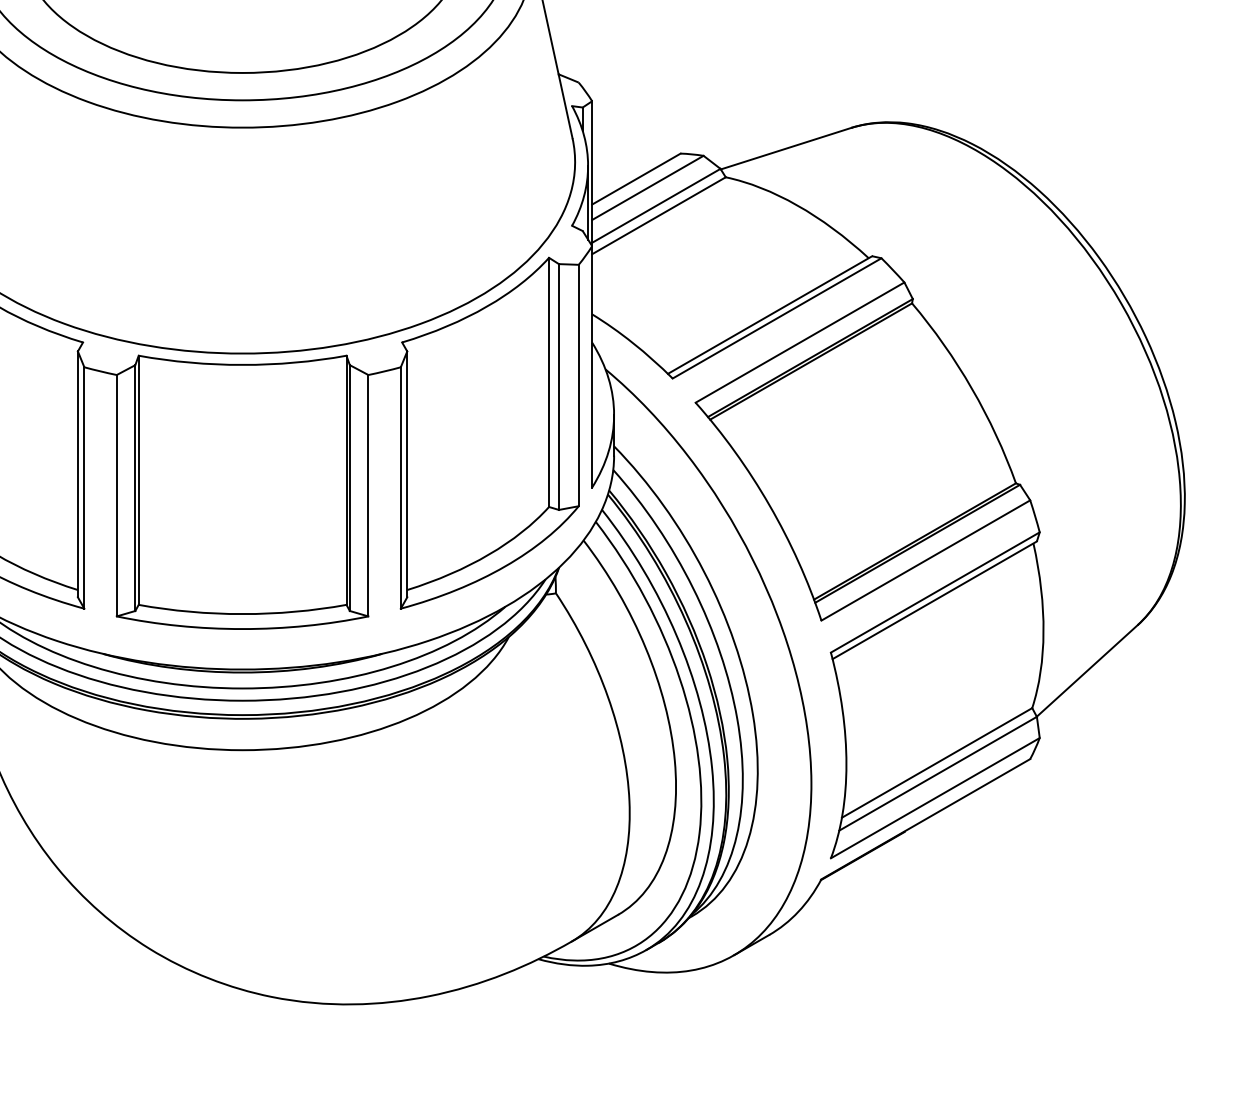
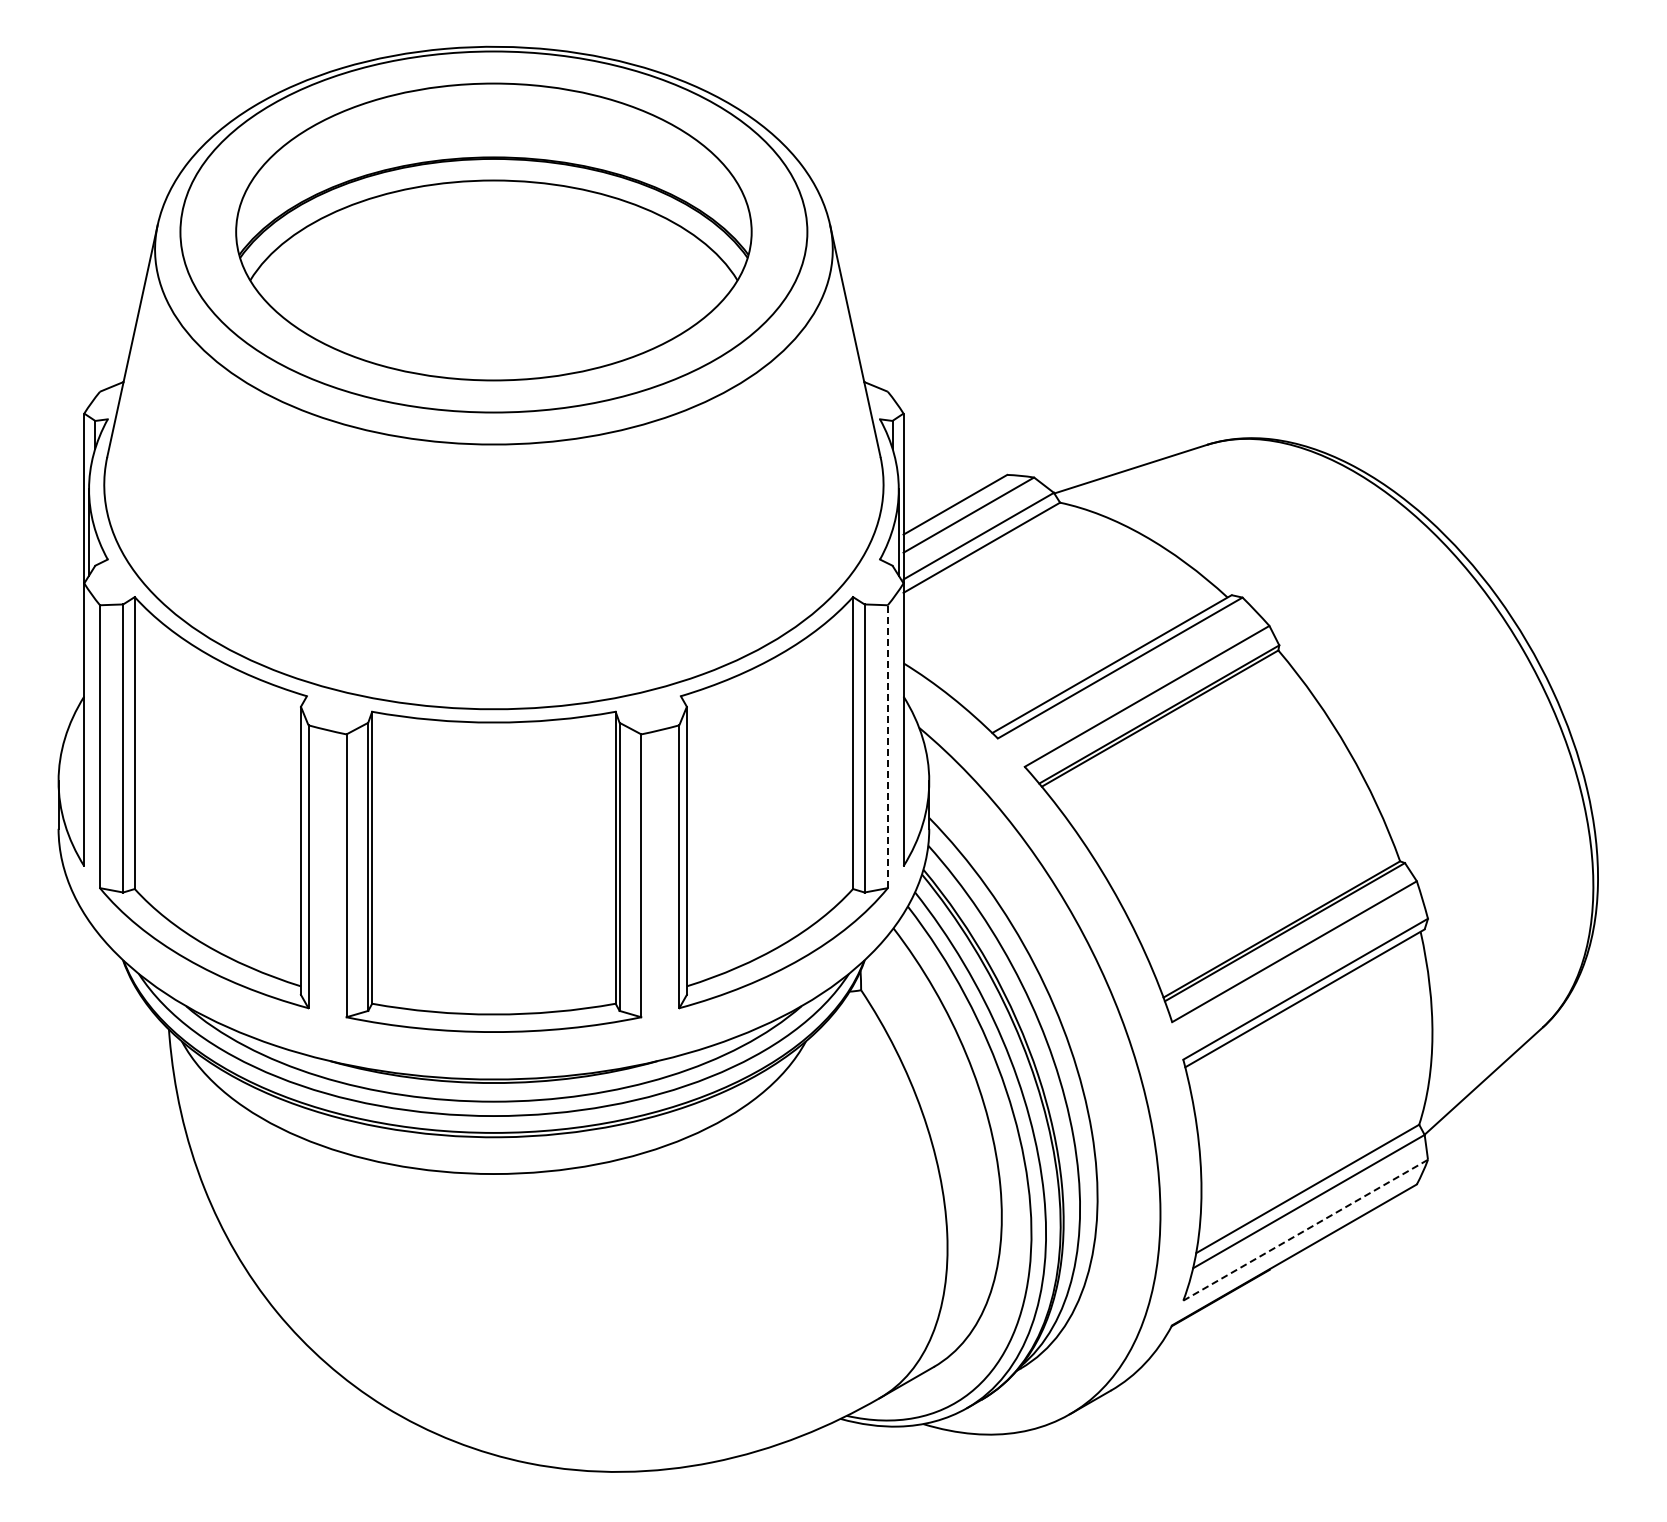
line: (578, 385) -> (887, 746), solid -> dashed
line: (936, 797) -> (1306, 1229), solid -> dashed

